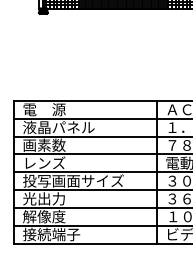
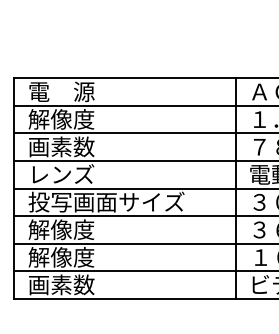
text: (58, 127) -> (83, 119), 液晶パネル -> 解像度
text: (44, 198) -> (61, 229), 光出力 -> 解像度
text: (51, 234) -> (72, 284), 接続端子 -> 画素数

